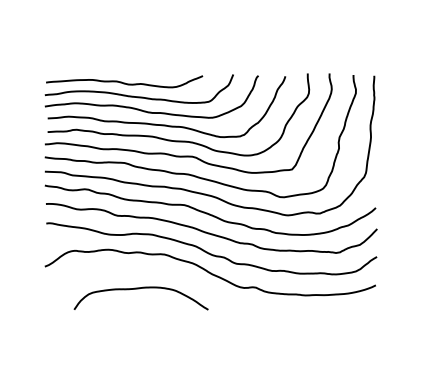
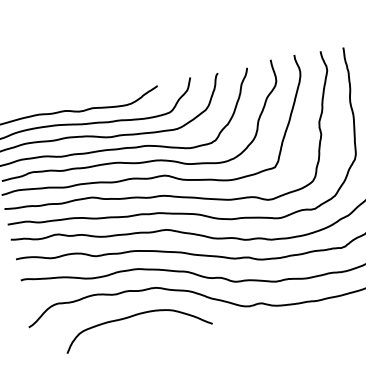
curve: (139, 289) -> (133, 317), moved

